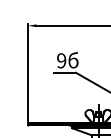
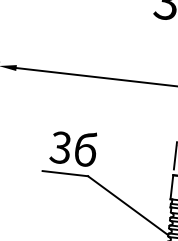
text: (61, 60) -> (60, 146), 9 -> 3

